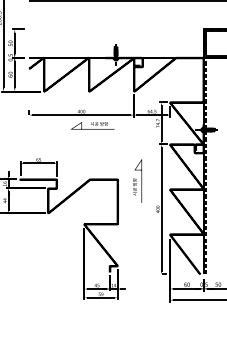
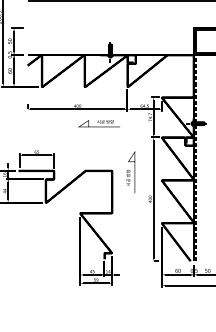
text: (91, 125) -> (98, 123), moved

